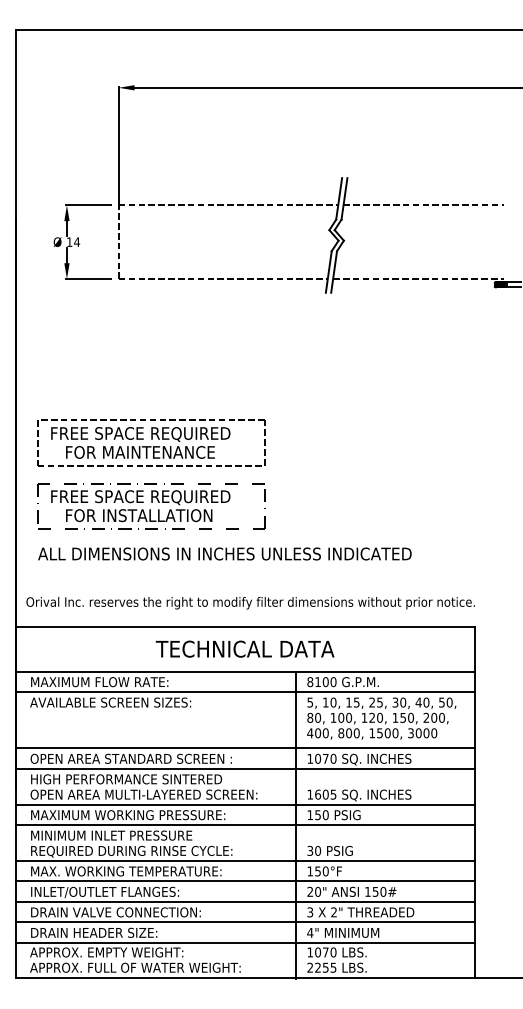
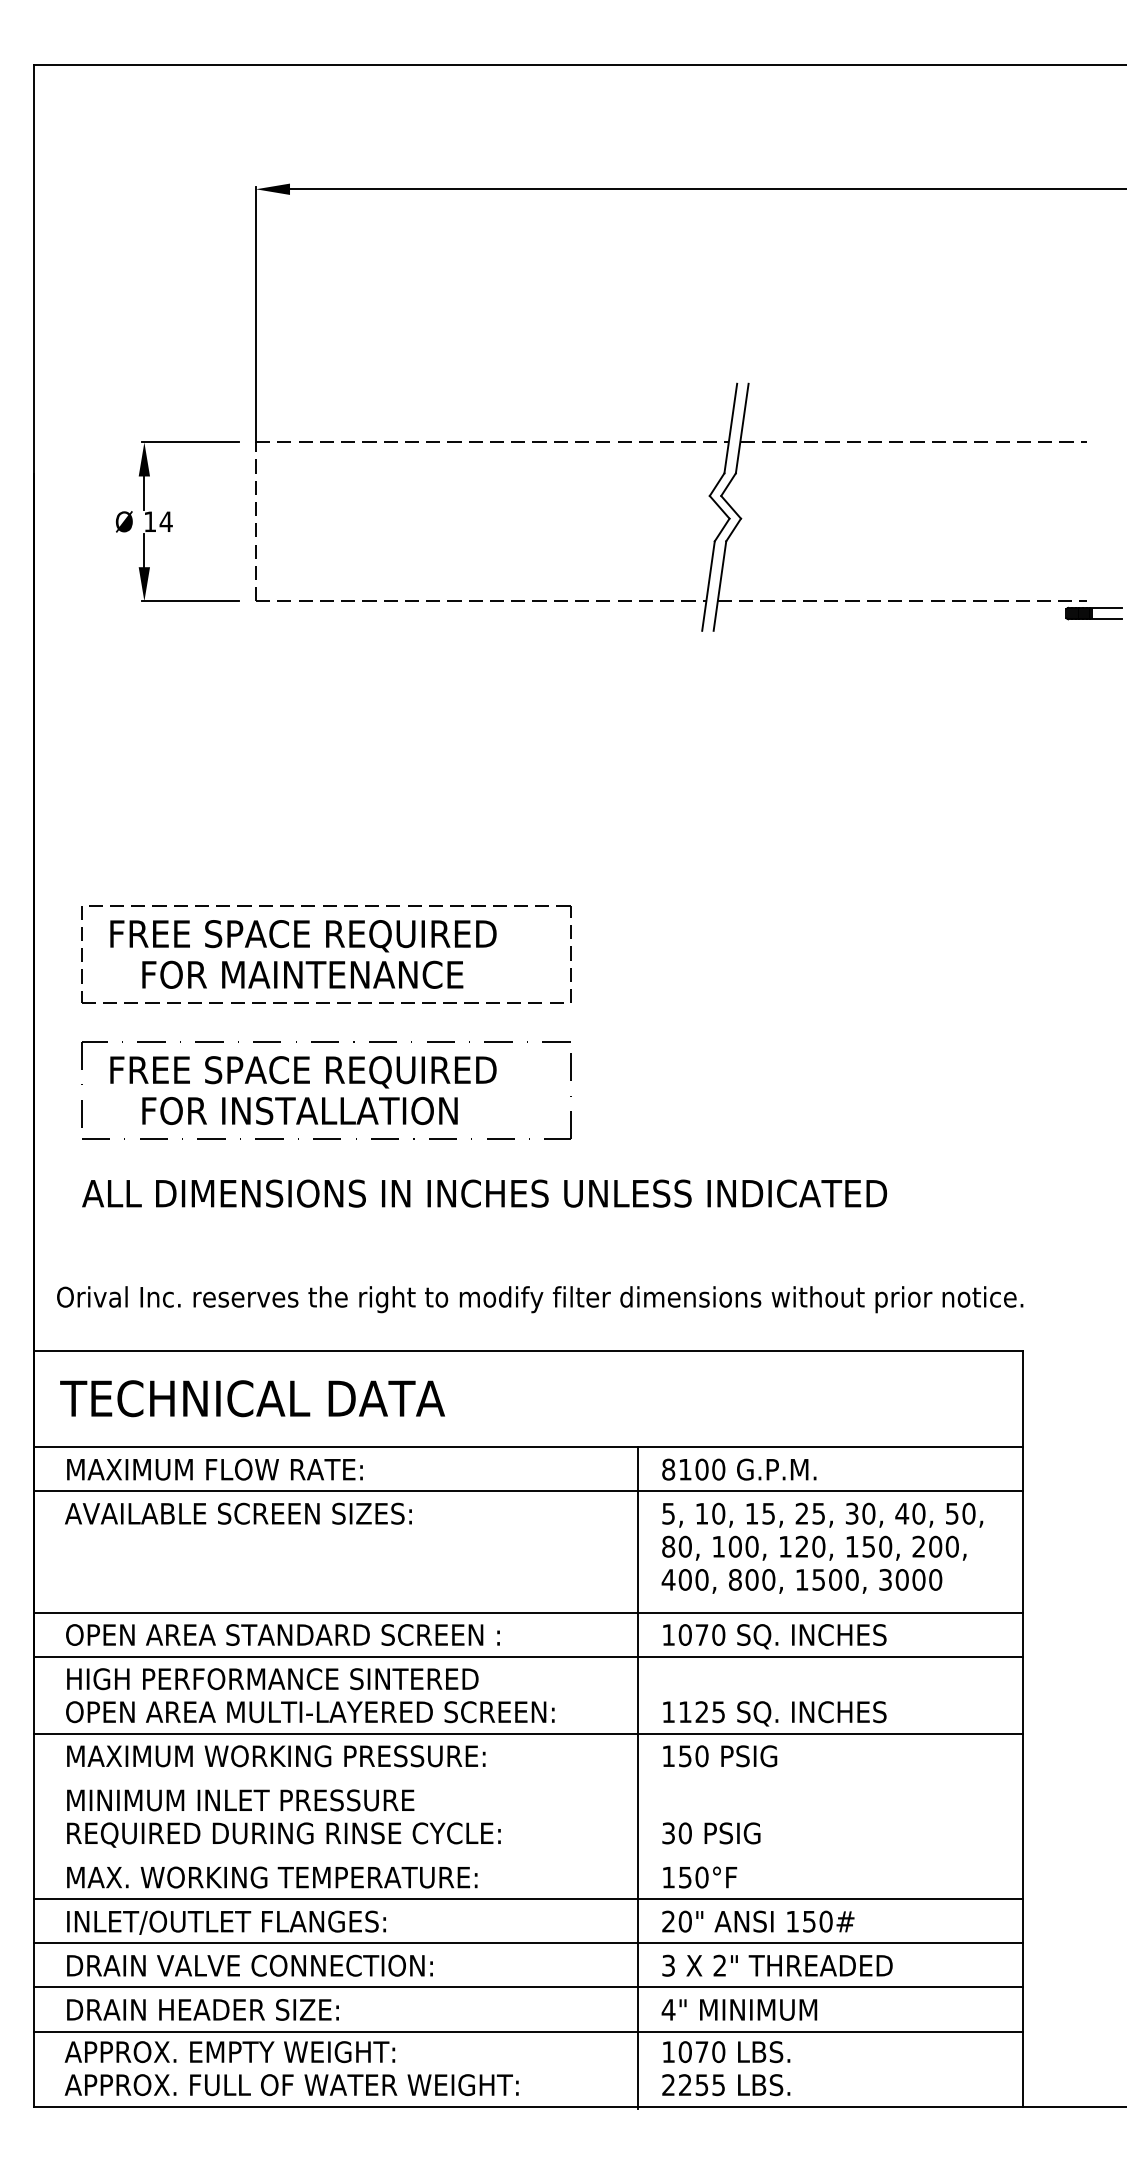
text: (244, 648) -> (251, 1397), moved
text: (321, 794) -> (692, 1711), 1605 -> 1125
line: (244, 825) -> (526, 1778), removed
line: (244, 861) -> (526, 1856), removed

